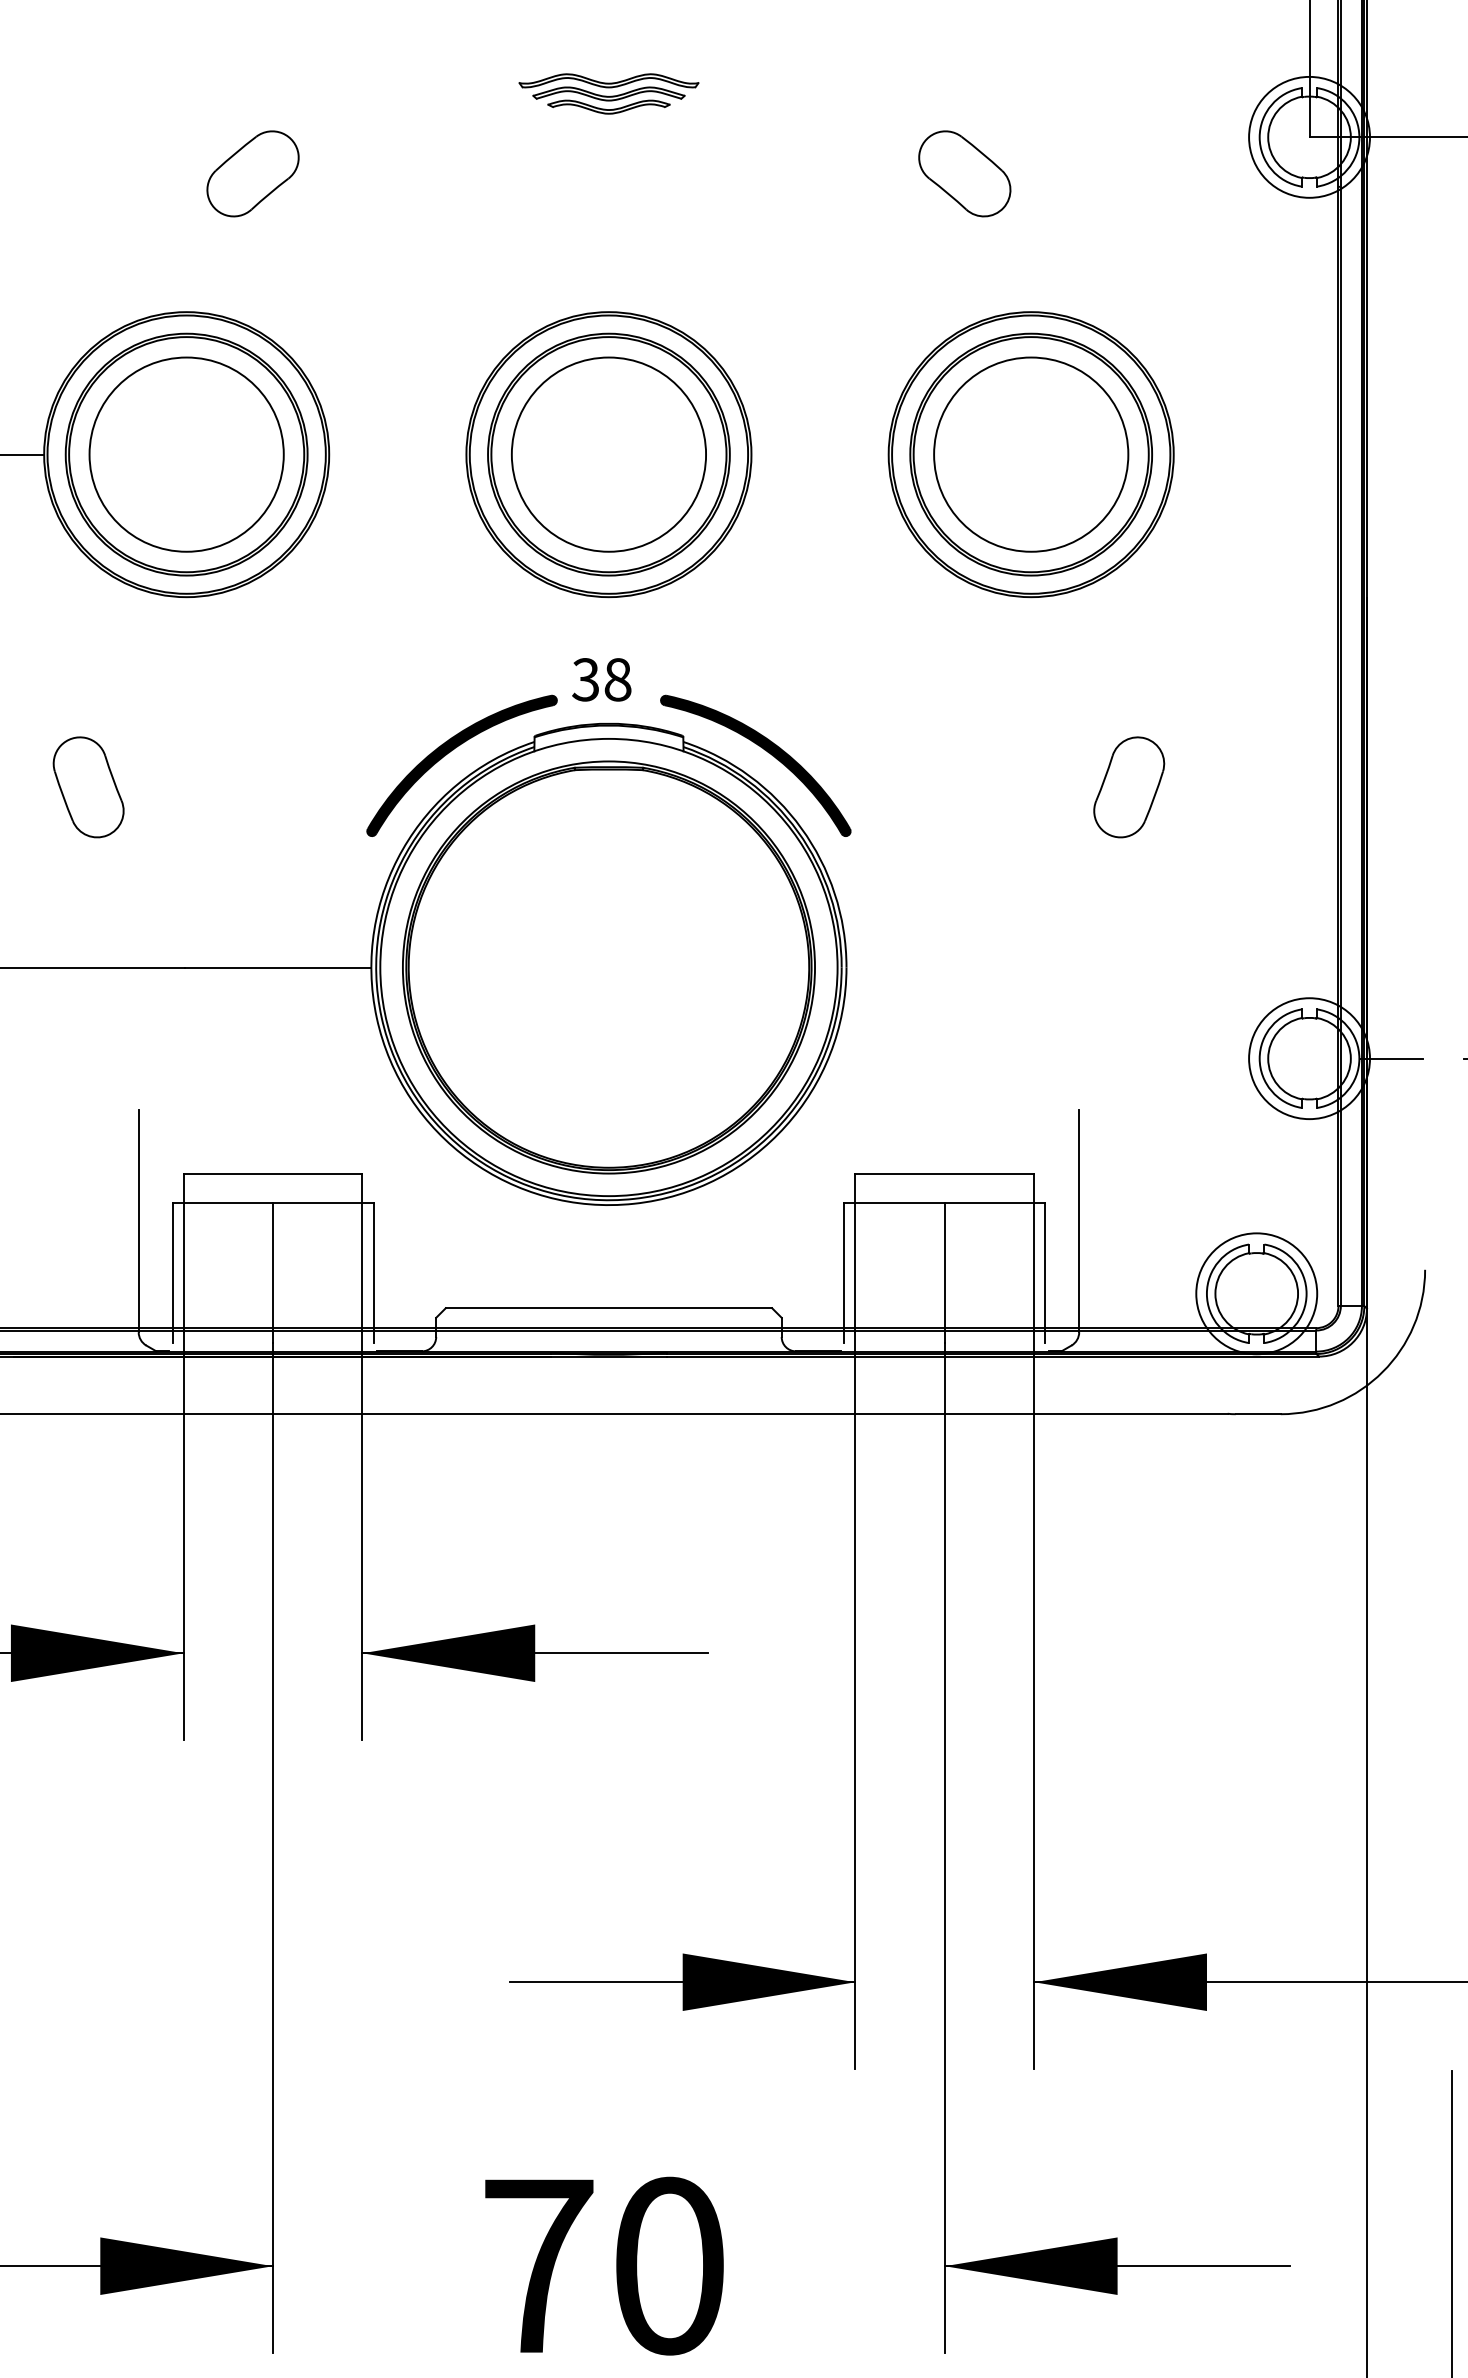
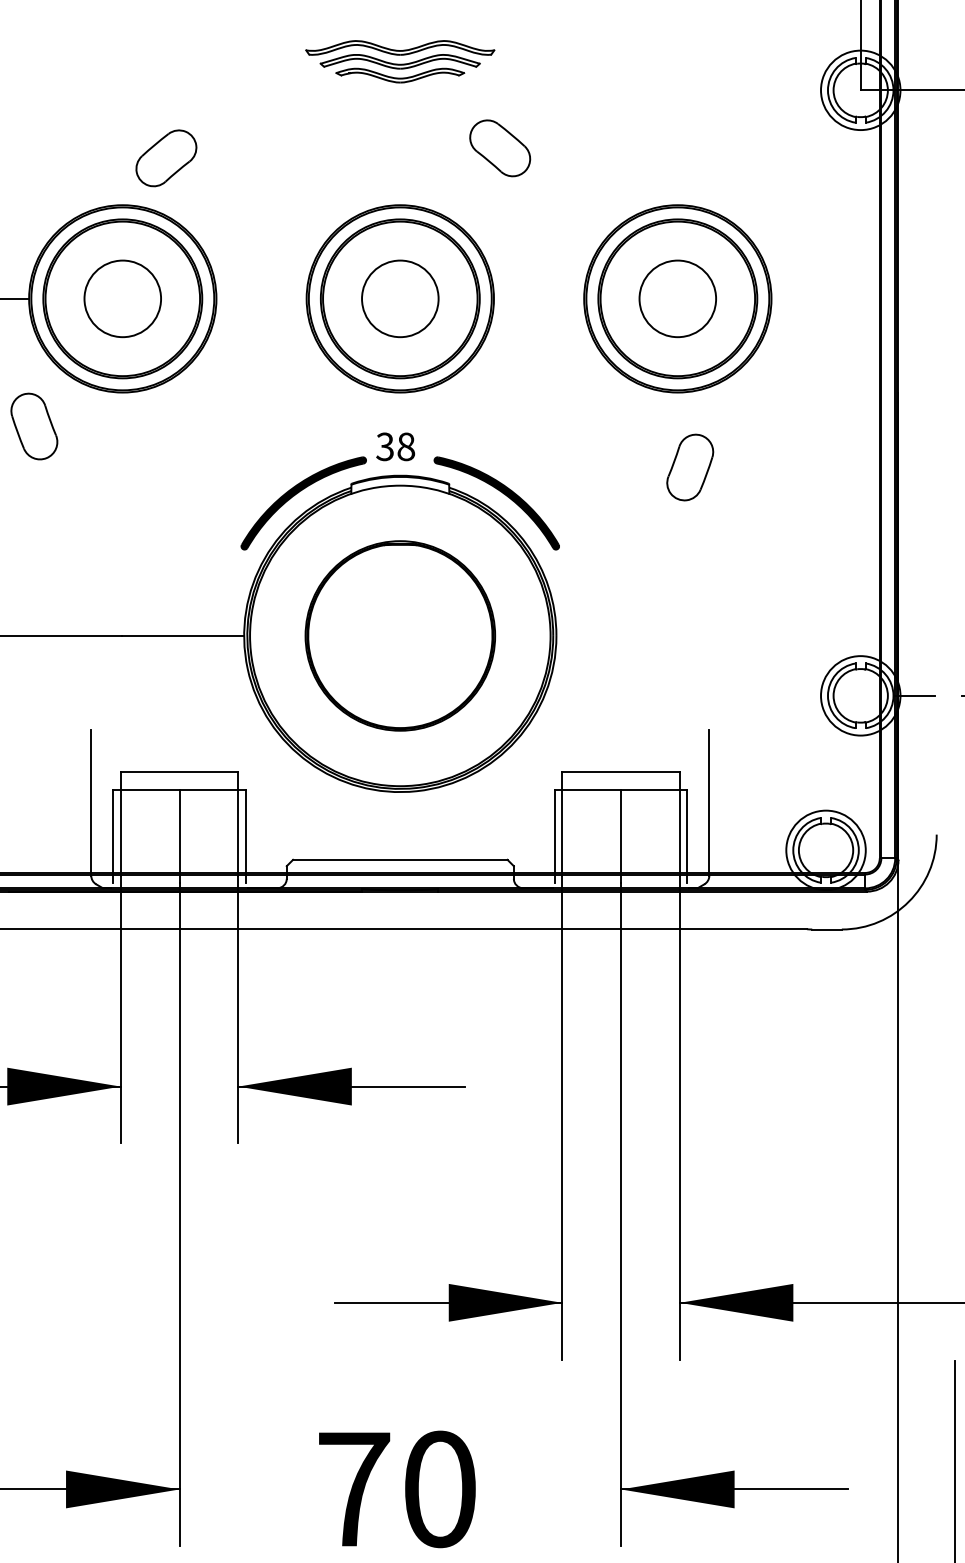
part: (609, 93) -> (400, 61), size x1.6
part: (253, 174) -> (166, 158), moved
part: (965, 174) -> (500, 148), moved
circle: (186, 454) -> (122, 298), size x0.6
circle: (609, 454) -> (400, 298), size x0.6
circle: (1030, 454) -> (677, 298), size x0.6
part: (88, 787) -> (34, 426), moved
part: (1129, 787) -> (690, 467), moved
part: (609, 966) -> (400, 635), size x0.7

